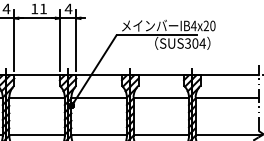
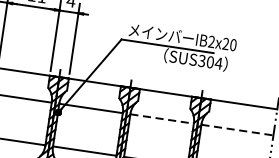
text: (193, 25) -> (211, 41), IB4x20 -> IB2x20
line: (161, 98) -> (162, 119), solid -> dashed
line: (227, 98) -> (237, 130), solid -> dashed

